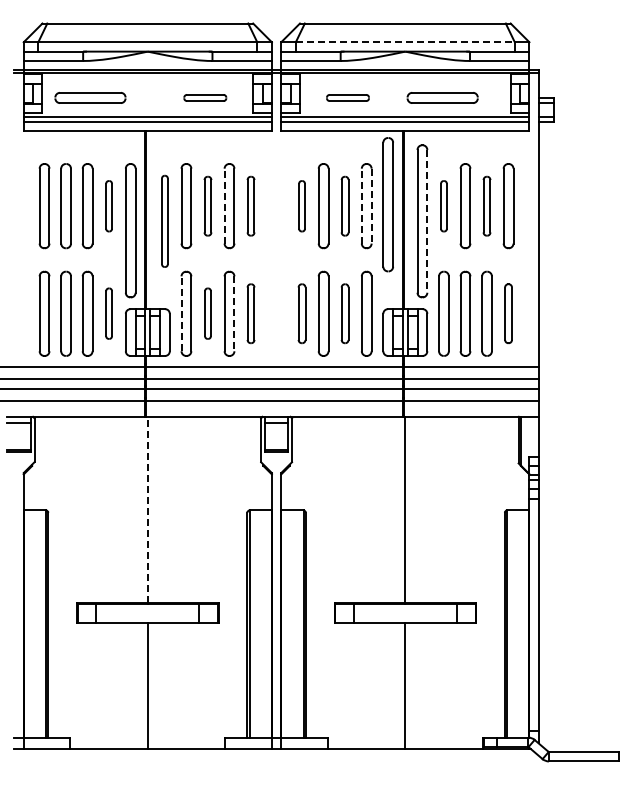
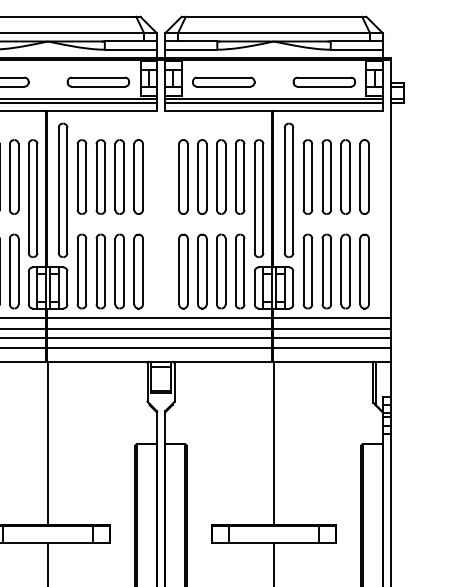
line: (405, 42) -> (274, 33), dashed -> solid
part: (205, 97) -> (98, 81), size x1.67
part: (347, 97) -> (223, 81), size x1.67
part: (442, 97) -> (324, 81), moved
part: (387, 204) -> (258, 198), moved
line: (224, 205) -> (115, 176), dashed -> solid
line: (361, 205) -> (235, 176), dashed -> solid
part: (108, 206) -> (13, 177), size x1.67
part: (207, 206) -> (100, 177), size x1.43
part: (250, 206) -> (138, 177), size x1.43
part: (301, 206) -> (182, 177), size x1.67
part: (344, 206) -> (220, 177), size x1.43
line: (371, 206) -> (244, 177), dashed -> solid
part: (443, 206) -> (307, 177), size x1.67
part: (486, 206) -> (345, 177), size x1.43
part: (164, 221) -> (62, 190), size x1.67
line: (427, 221) -> (293, 190), dashed -> solid
part: (108, 313) -> (13, 271), size x1.67
line: (181, 313) -> (77, 271), dashed -> solid
part: (207, 313) -> (100, 271), size x1.67
part: (250, 313) -> (138, 271), size x1.43
part: (301, 313) -> (182, 271), size x1.43
part: (344, 313) -> (220, 271), size x1.43
part: (508, 313) -> (364, 271), size x1.43
line: (234, 314) -> (124, 272), dashed -> solid
line: (147, 509) -> (47, 443), dashed -> solid

